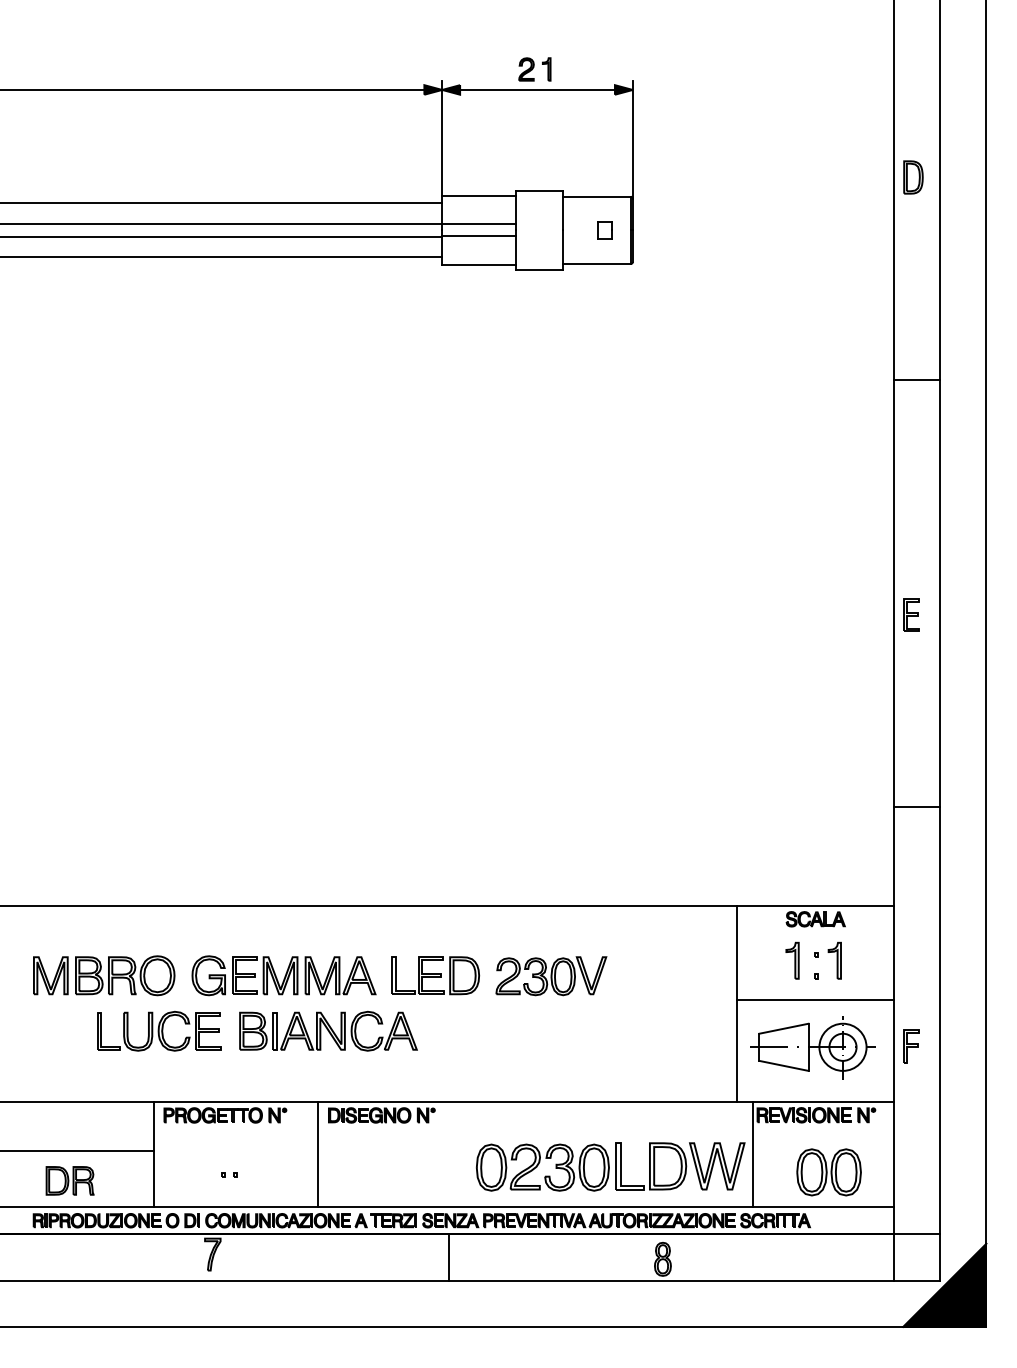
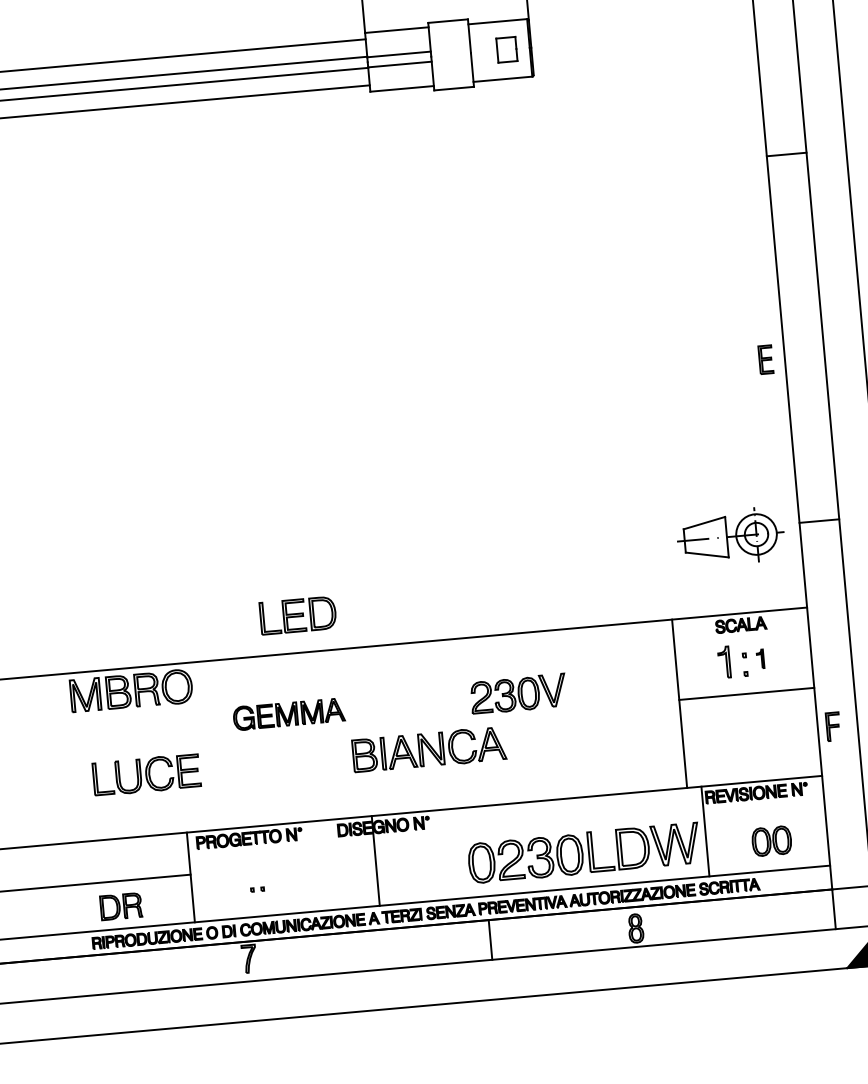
part: (604, 230) -> (507, 50), size x1.6
part: (911, 614) -> (765, 359), moved
part: (834, 960) -> (760, 658), size x0.6
part: (104, 975) -> (131, 690), moved
part: (283, 975) -> (288, 713), size x0.7
part: (435, 975) -> (297, 615), moved
part: (159, 1030) -> (146, 774), moved
part: (328, 1030) -> (429, 749), moved
part: (812, 1047) -> (730, 537), moved
line: (318, 1154) -> (376, 861), moved
part: (828, 1172) -> (771, 841), size x0.7
line: (448, 1257) -> (490, 939), moved

